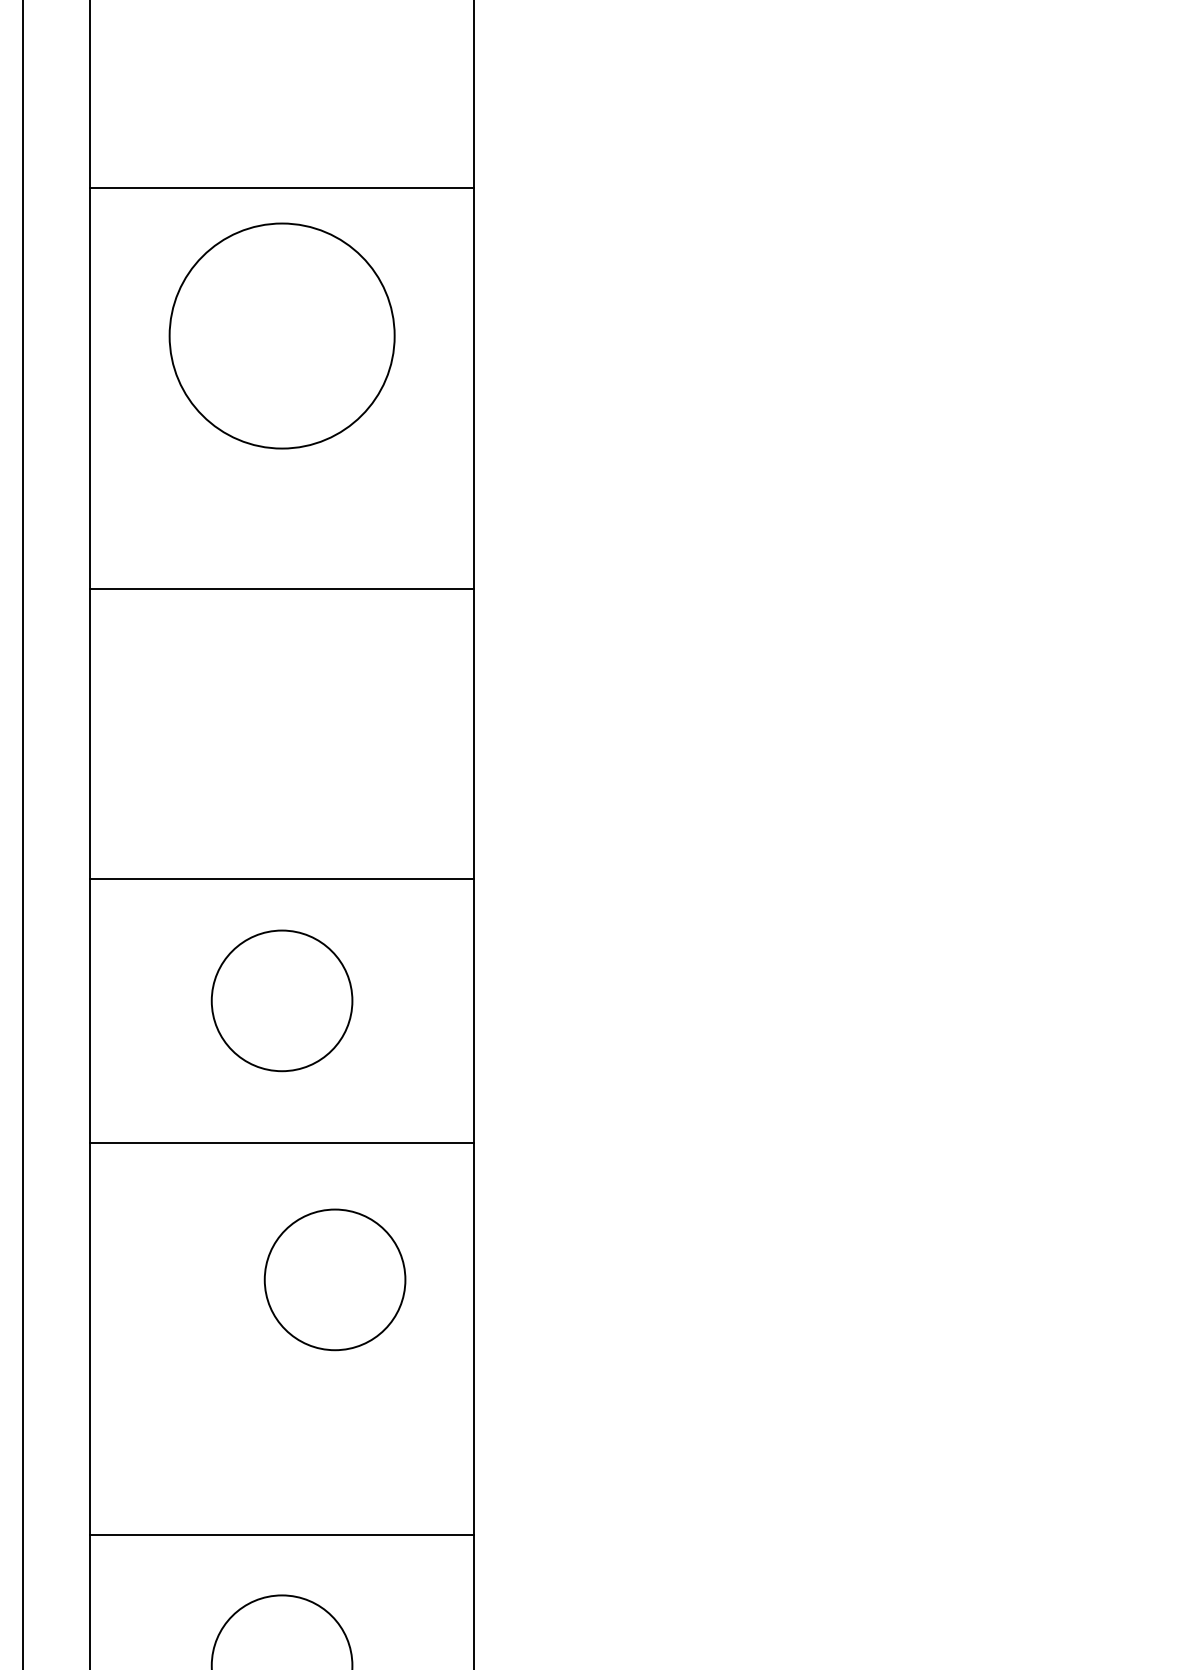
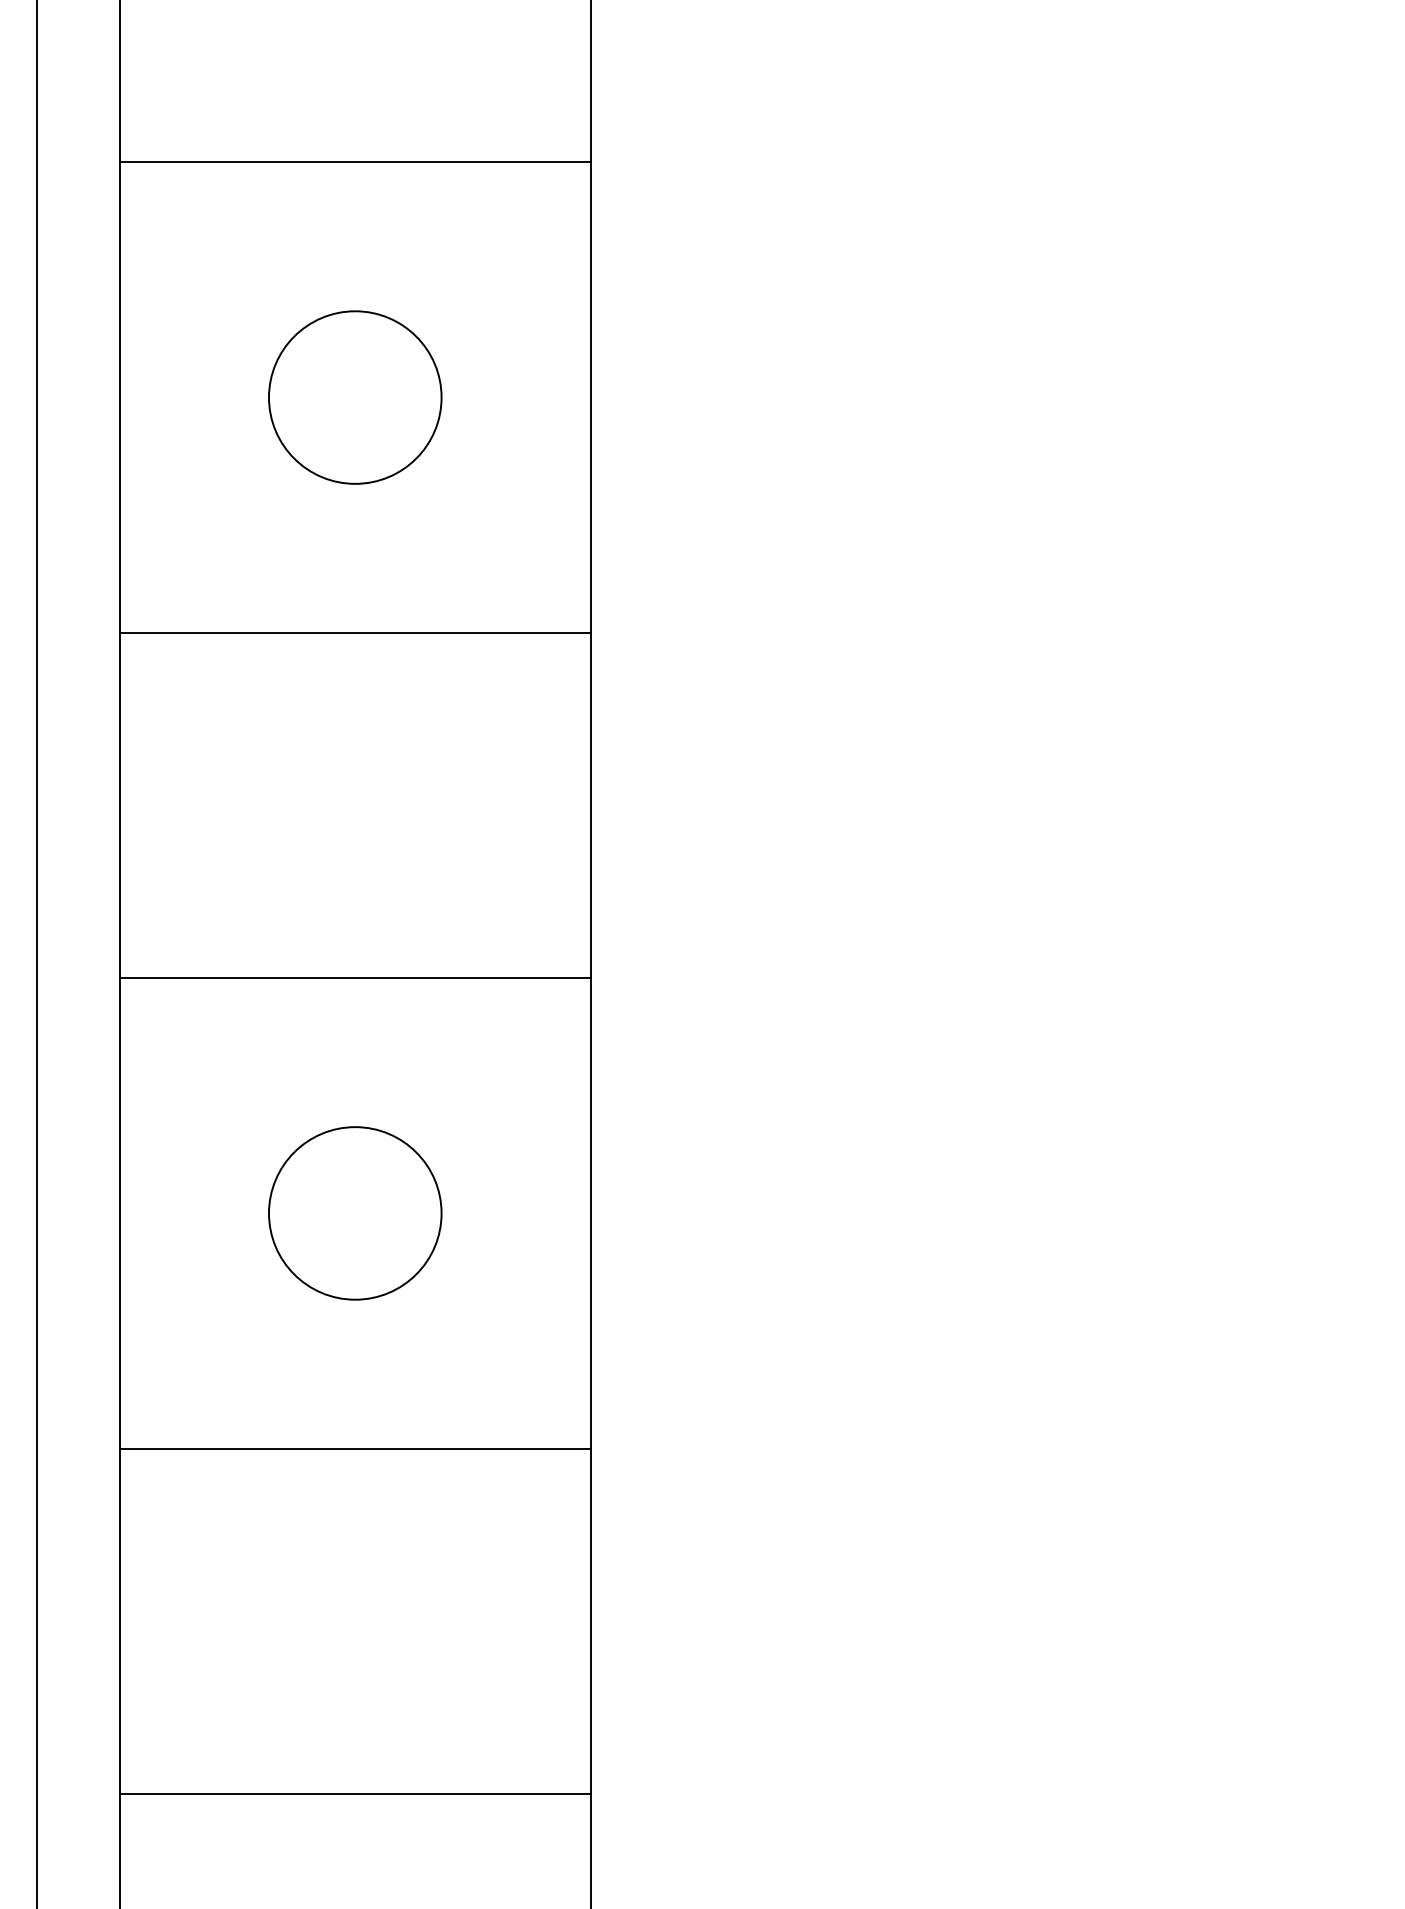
line: (281, 188) -> (354, 162), moved
circle: (281, 335) -> (354, 396), size x0.62
line: (281, 588) -> (354, 632), moved
line: (281, 879) -> (354, 978), moved
line: (281, 1142) -> (354, 1448), moved
circle: (334, 1279) -> (419, 1555), removed
line: (281, 1534) -> (354, 1793), moved

